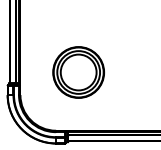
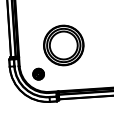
part: (43, 107) -> (38, 74), added

